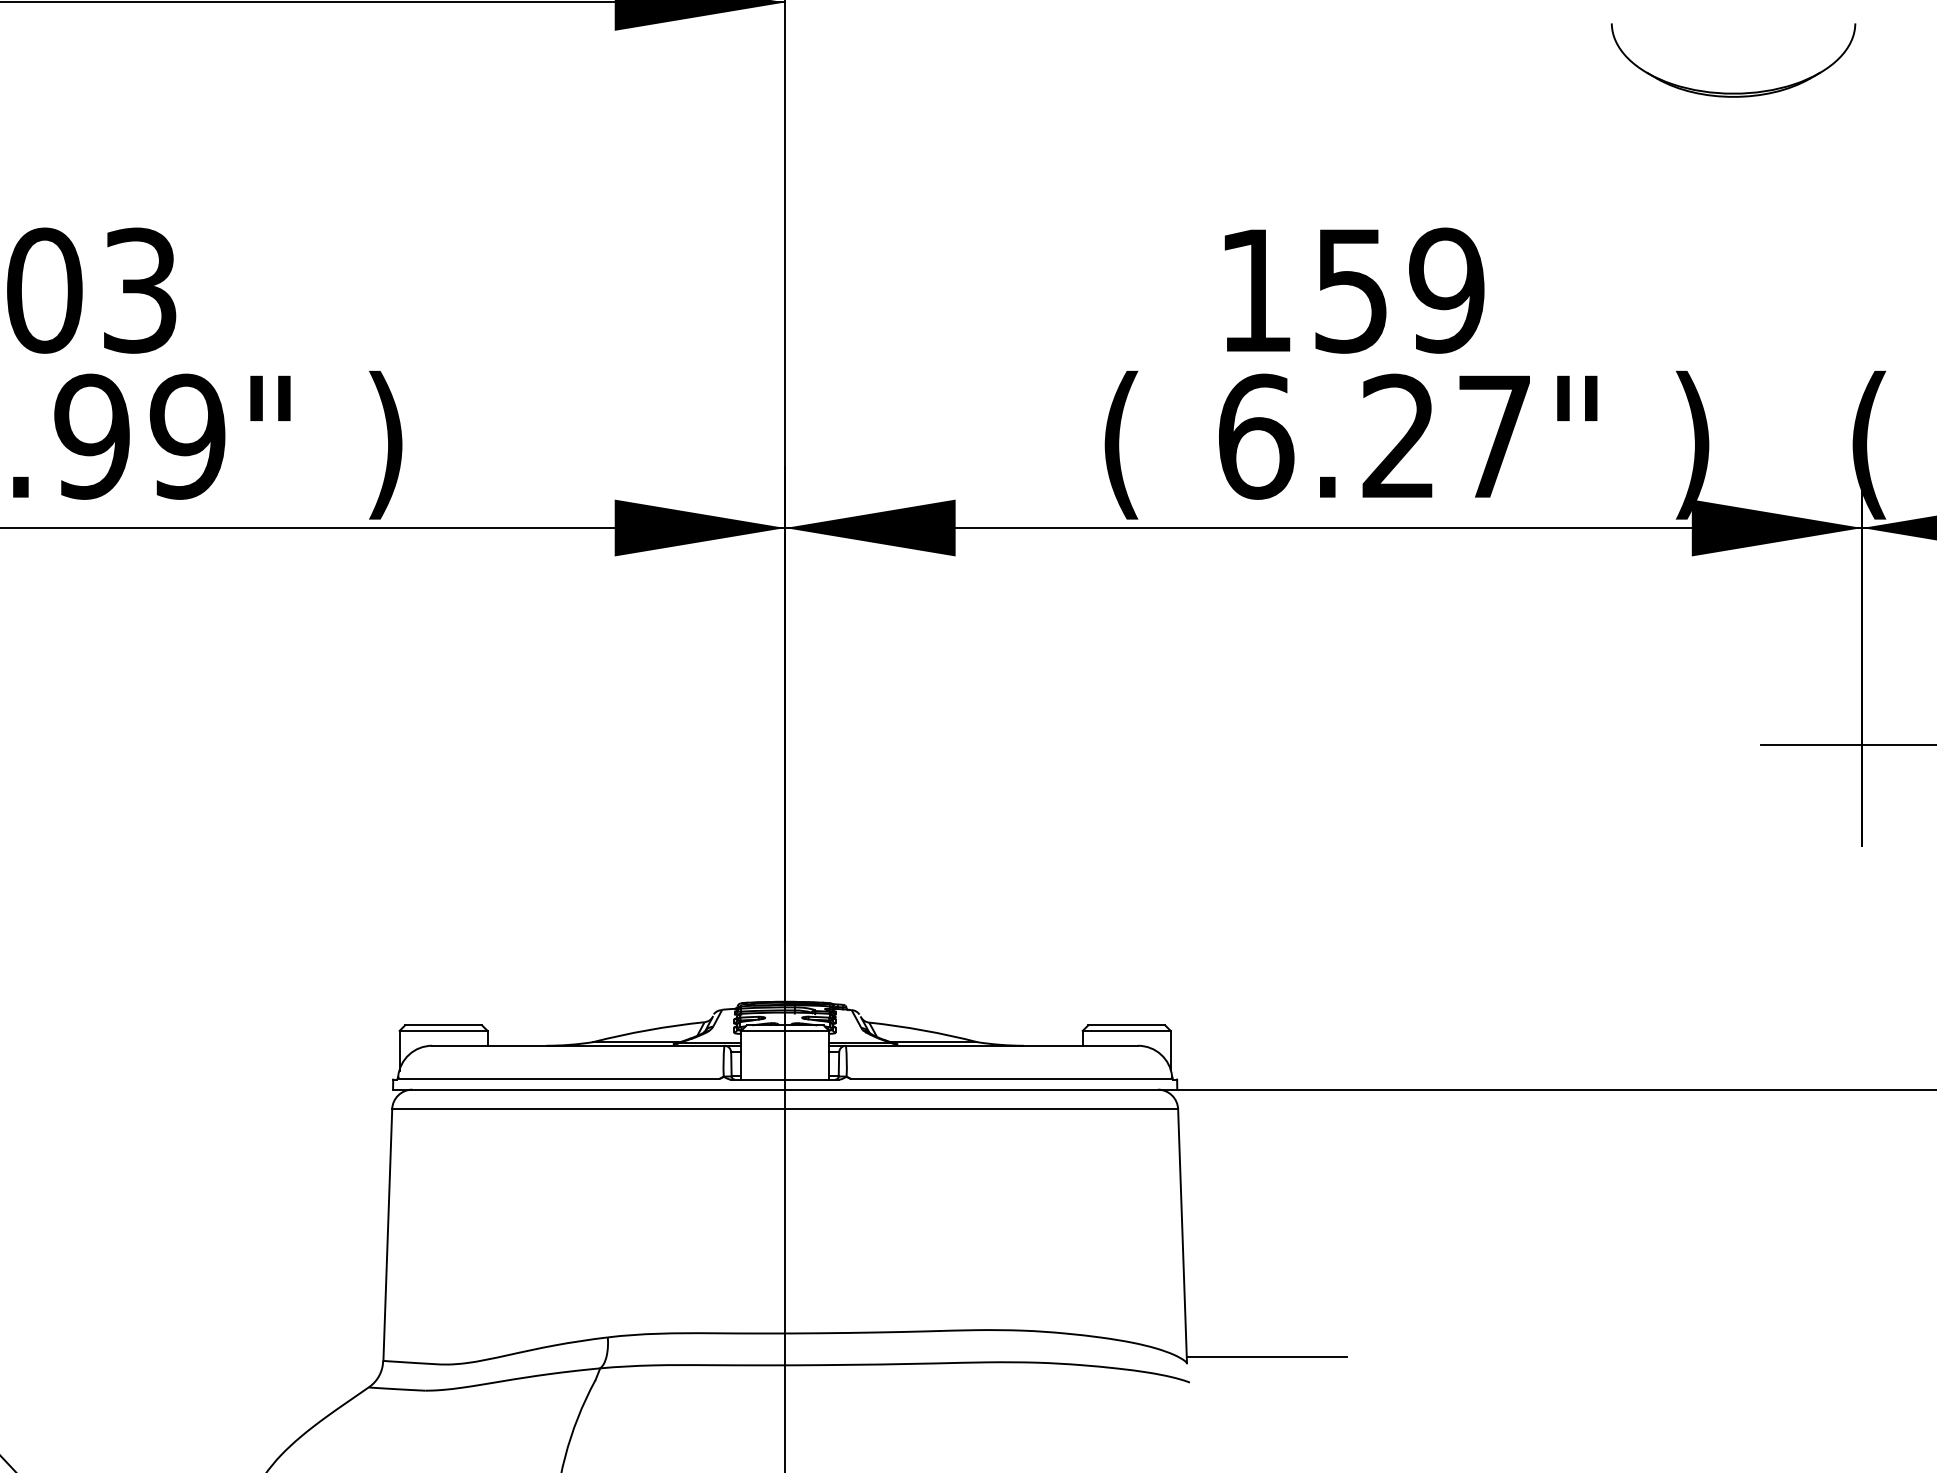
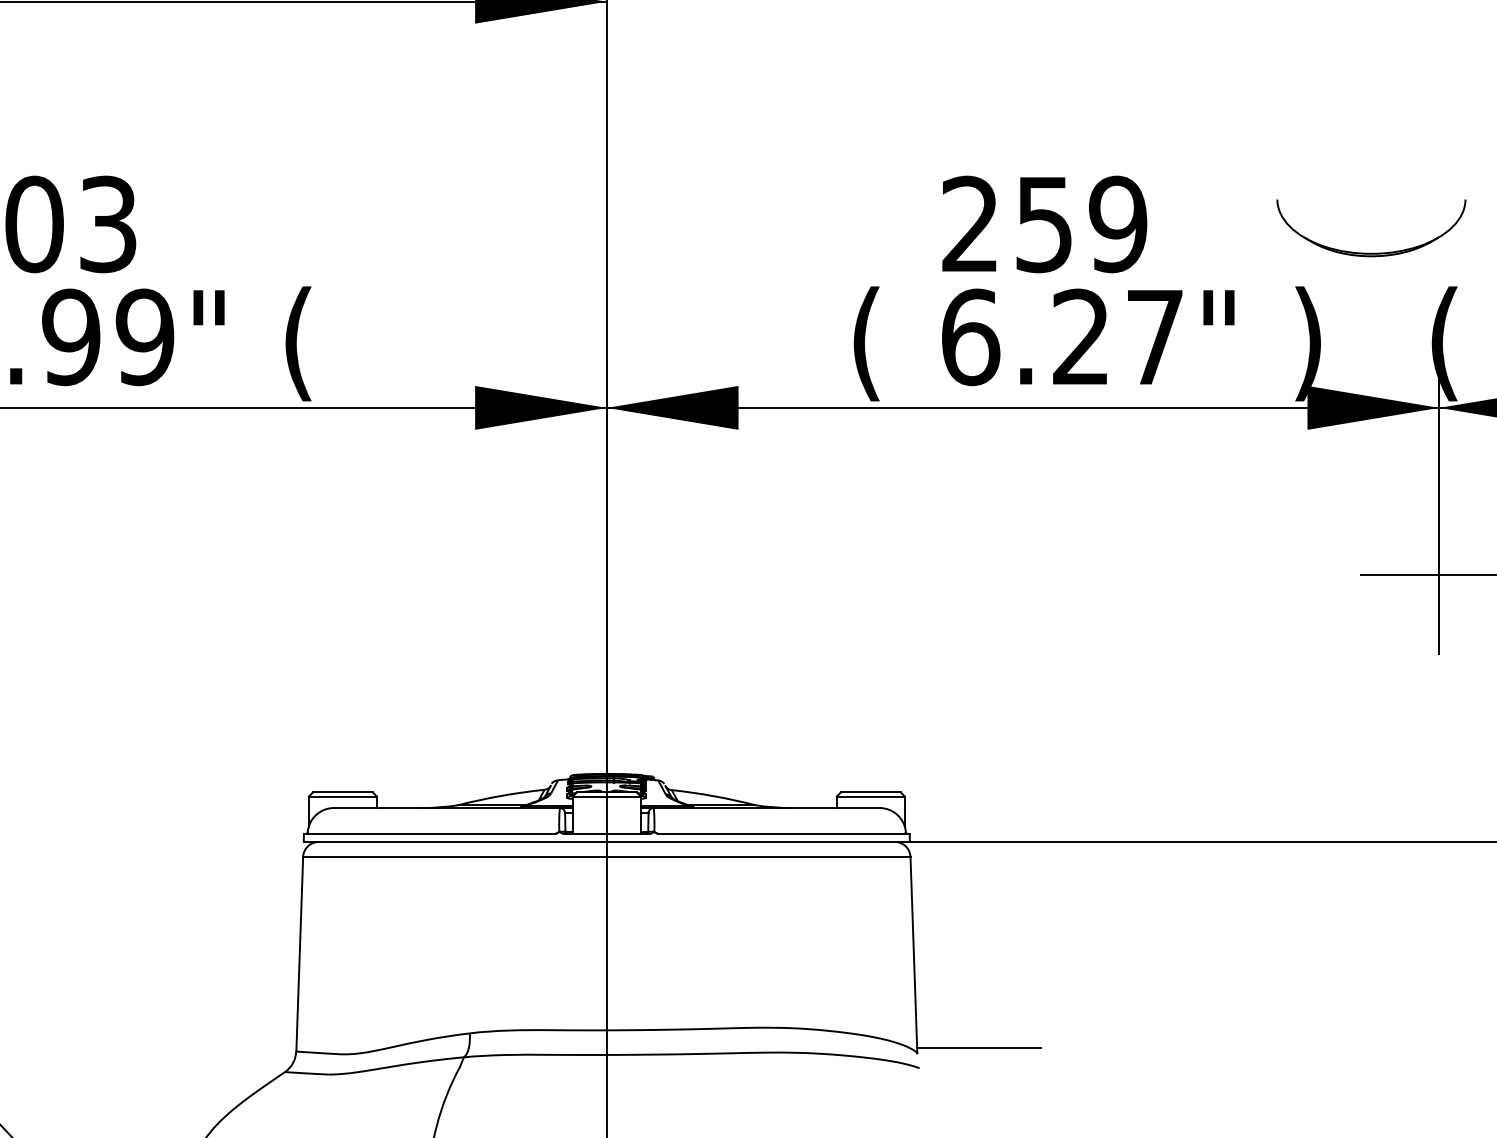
part: (1733, 92) -> (1371, 252), moved
text: (1254, 289) -> (969, 223), 159 -> 259
text: (386, 444) -> (298, 343), ) -> (

